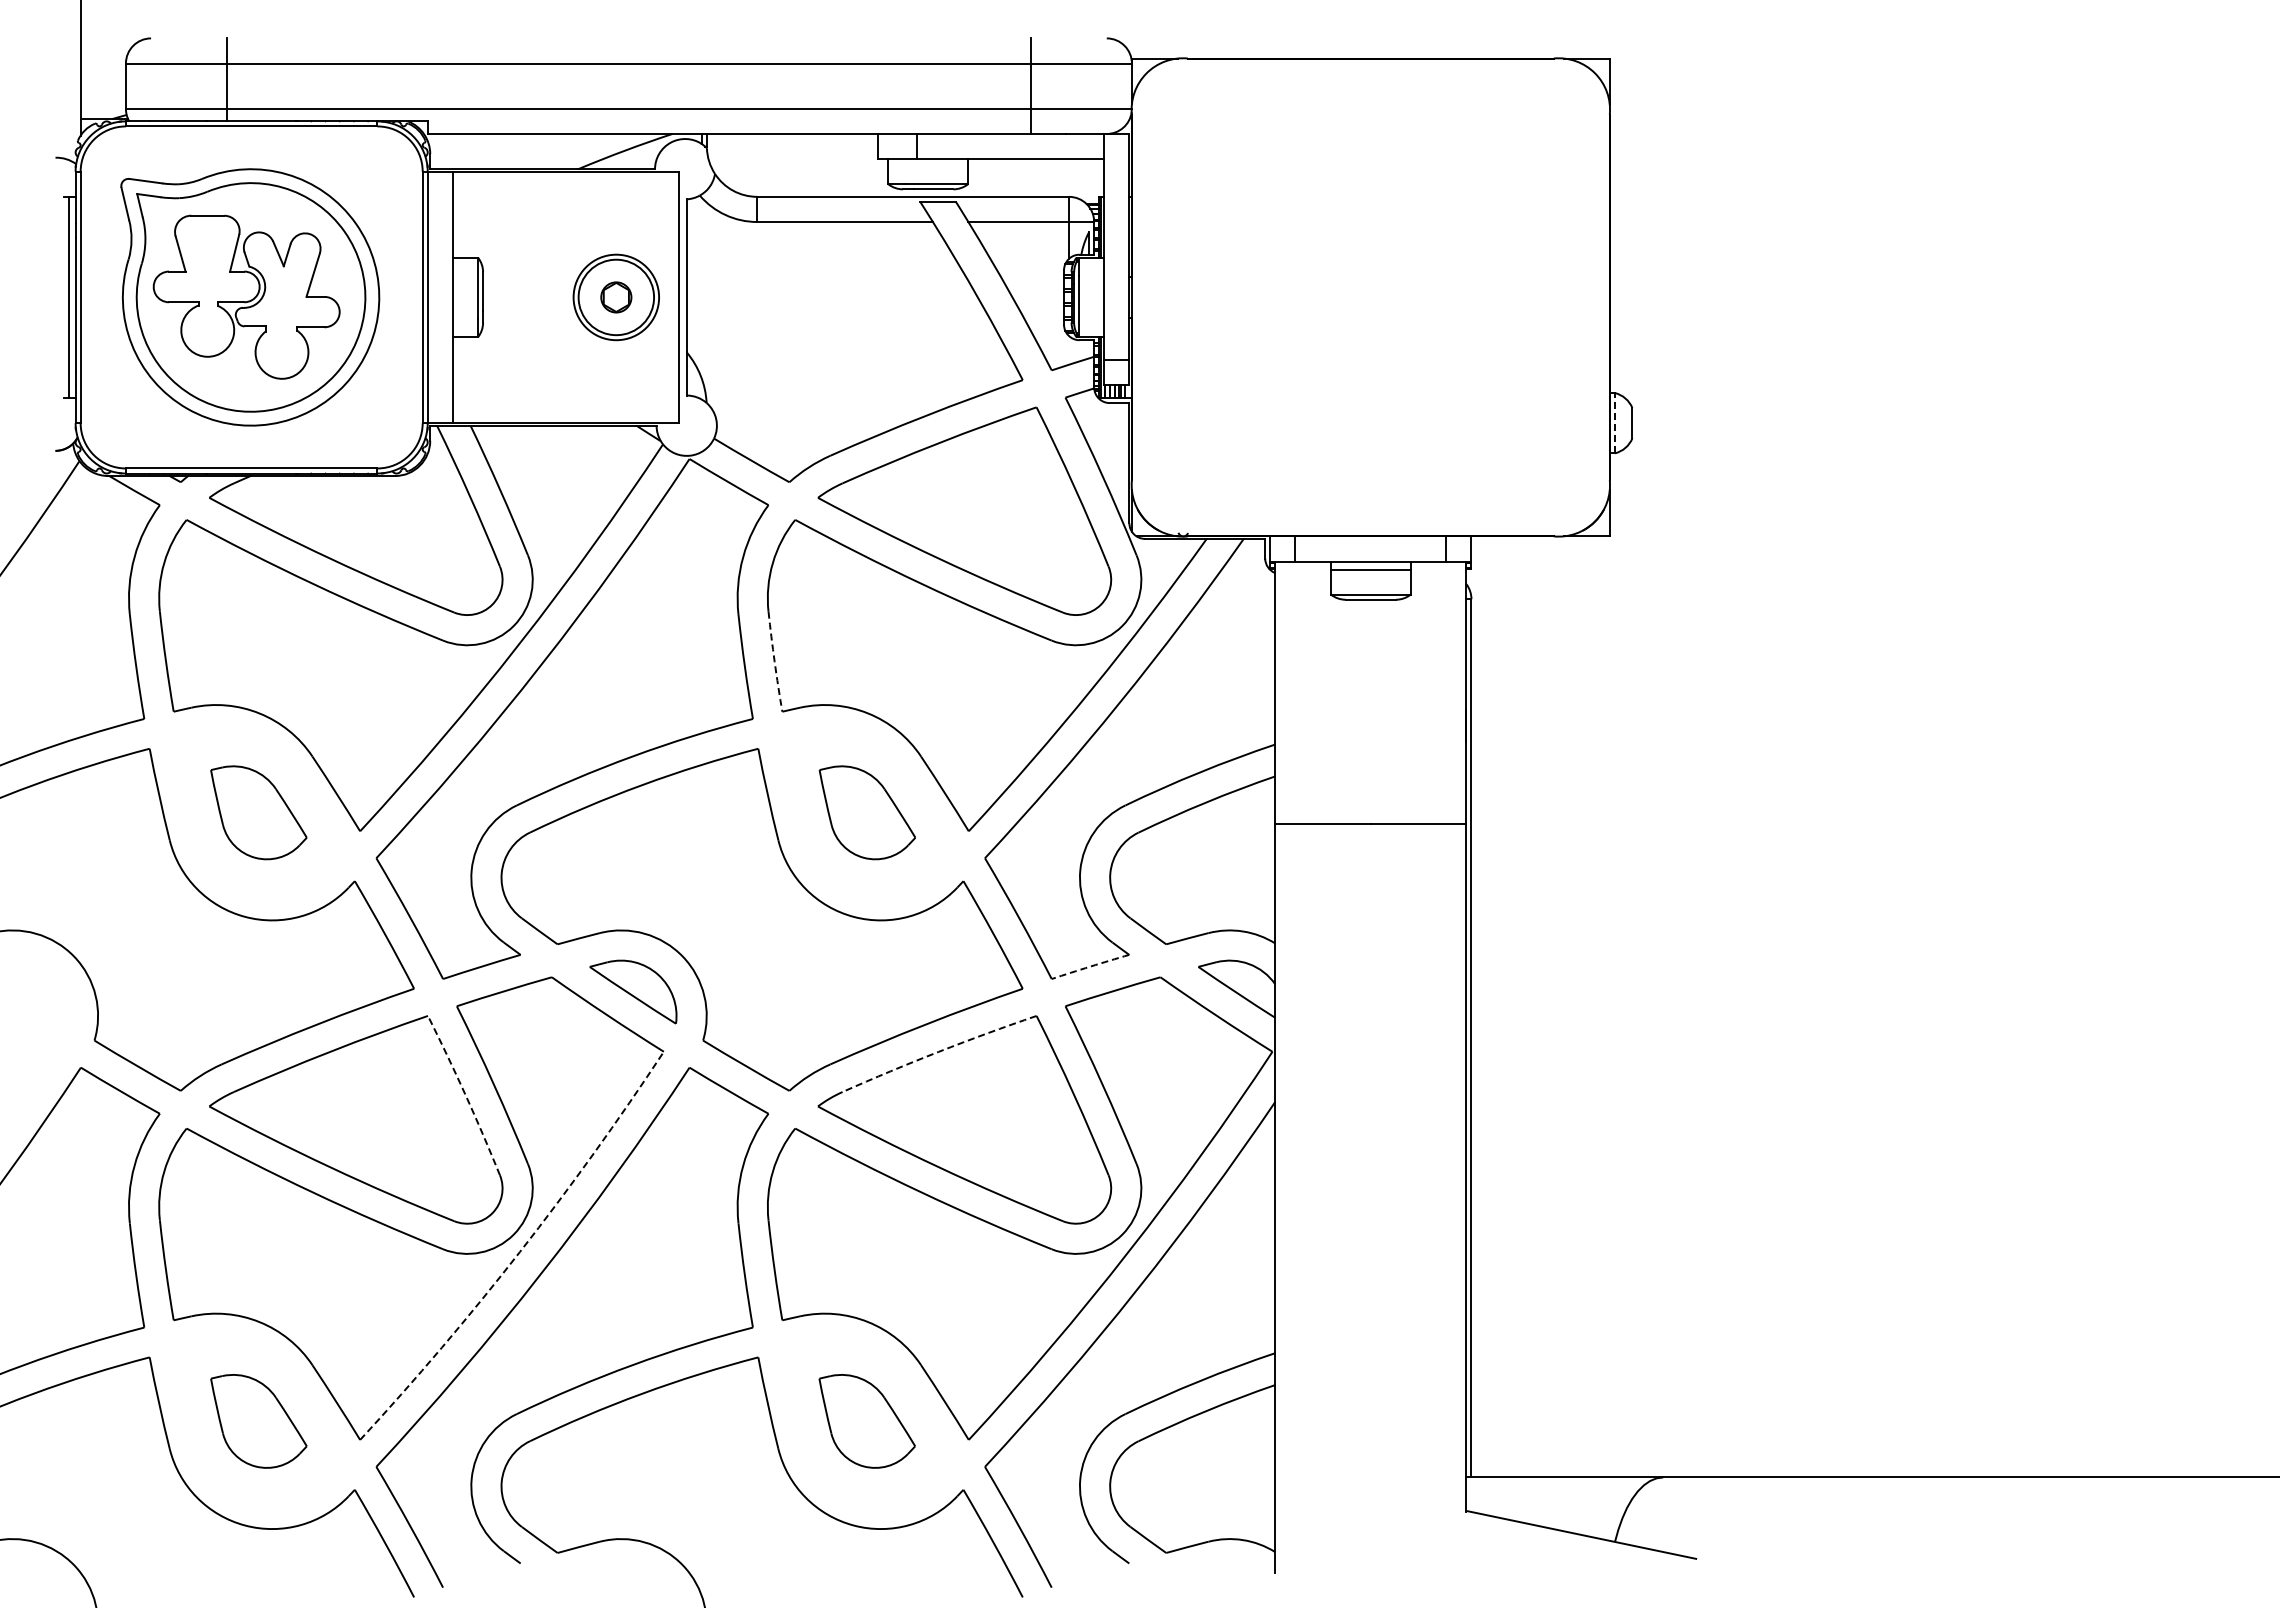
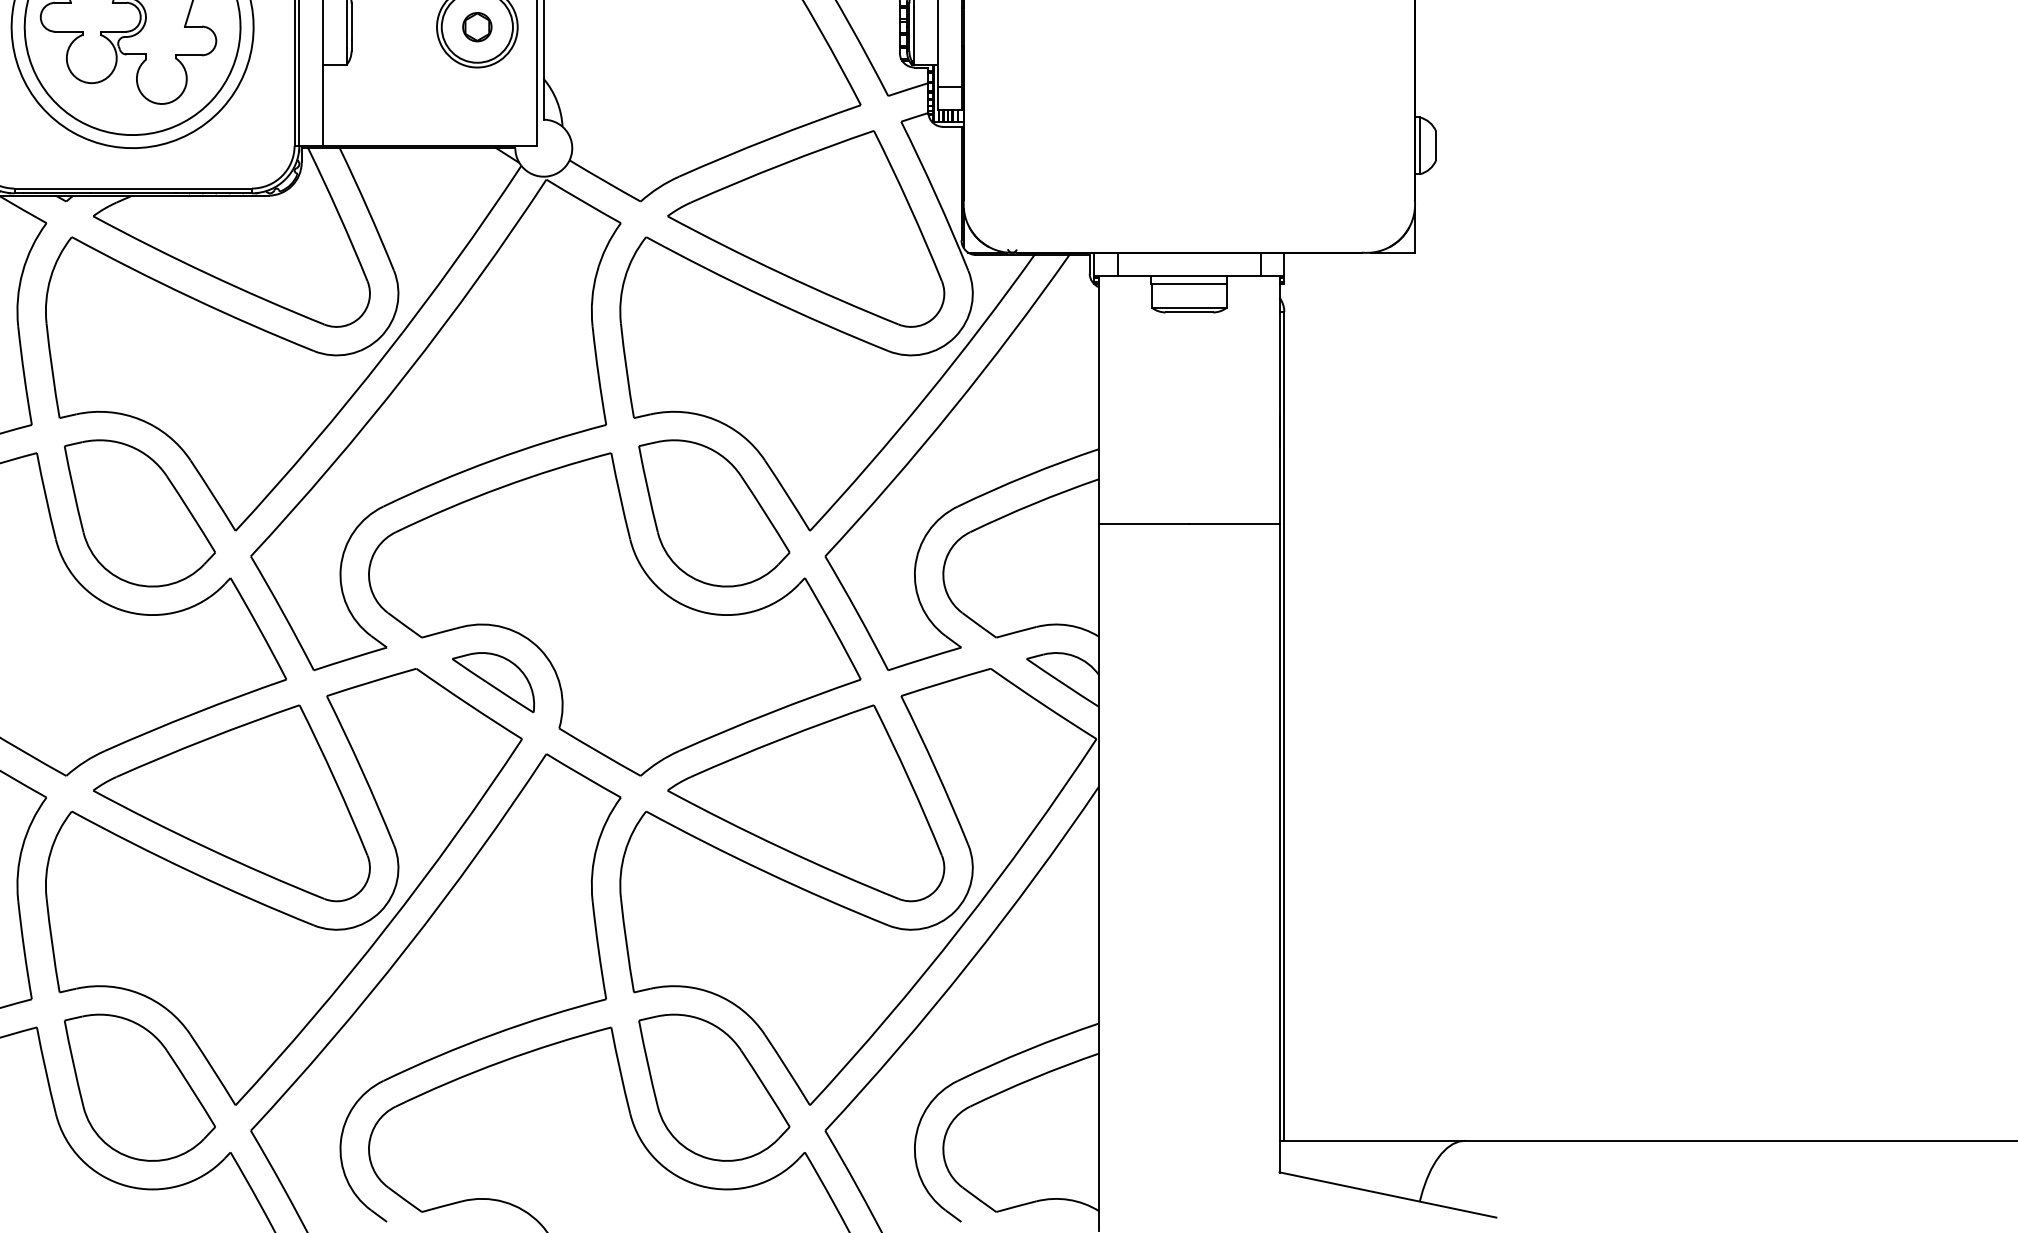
line: (1614, 422) -> (1419, 145), dashed -> solid
arc: (774, 661) -> (626, 370), dashed -> solid
part: (258, 812) -> (139, 513), size x1.67
part: (867, 812) -> (714, 513), size x1.67
arc: (1090, 966) -> (924, 658), dashed -> solid
arc: (938, 1051) -> (781, 738), dashed -> solid
arc: (465, 1094) -> (335, 779), dashed -> solid
arc: (519, 1252) -> (385, 928), dashed -> solid
part: (258, 1421) -> (139, 1087), size x1.67
part: (866, 1421) -> (713, 1087), size x1.67

